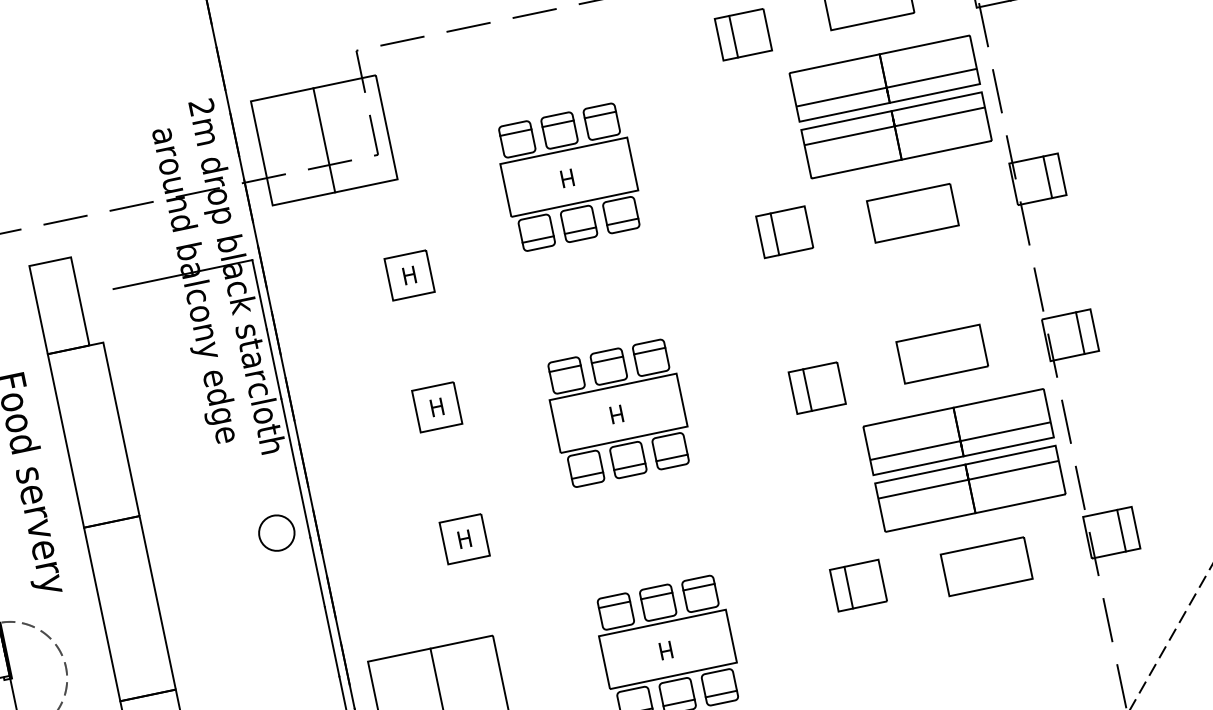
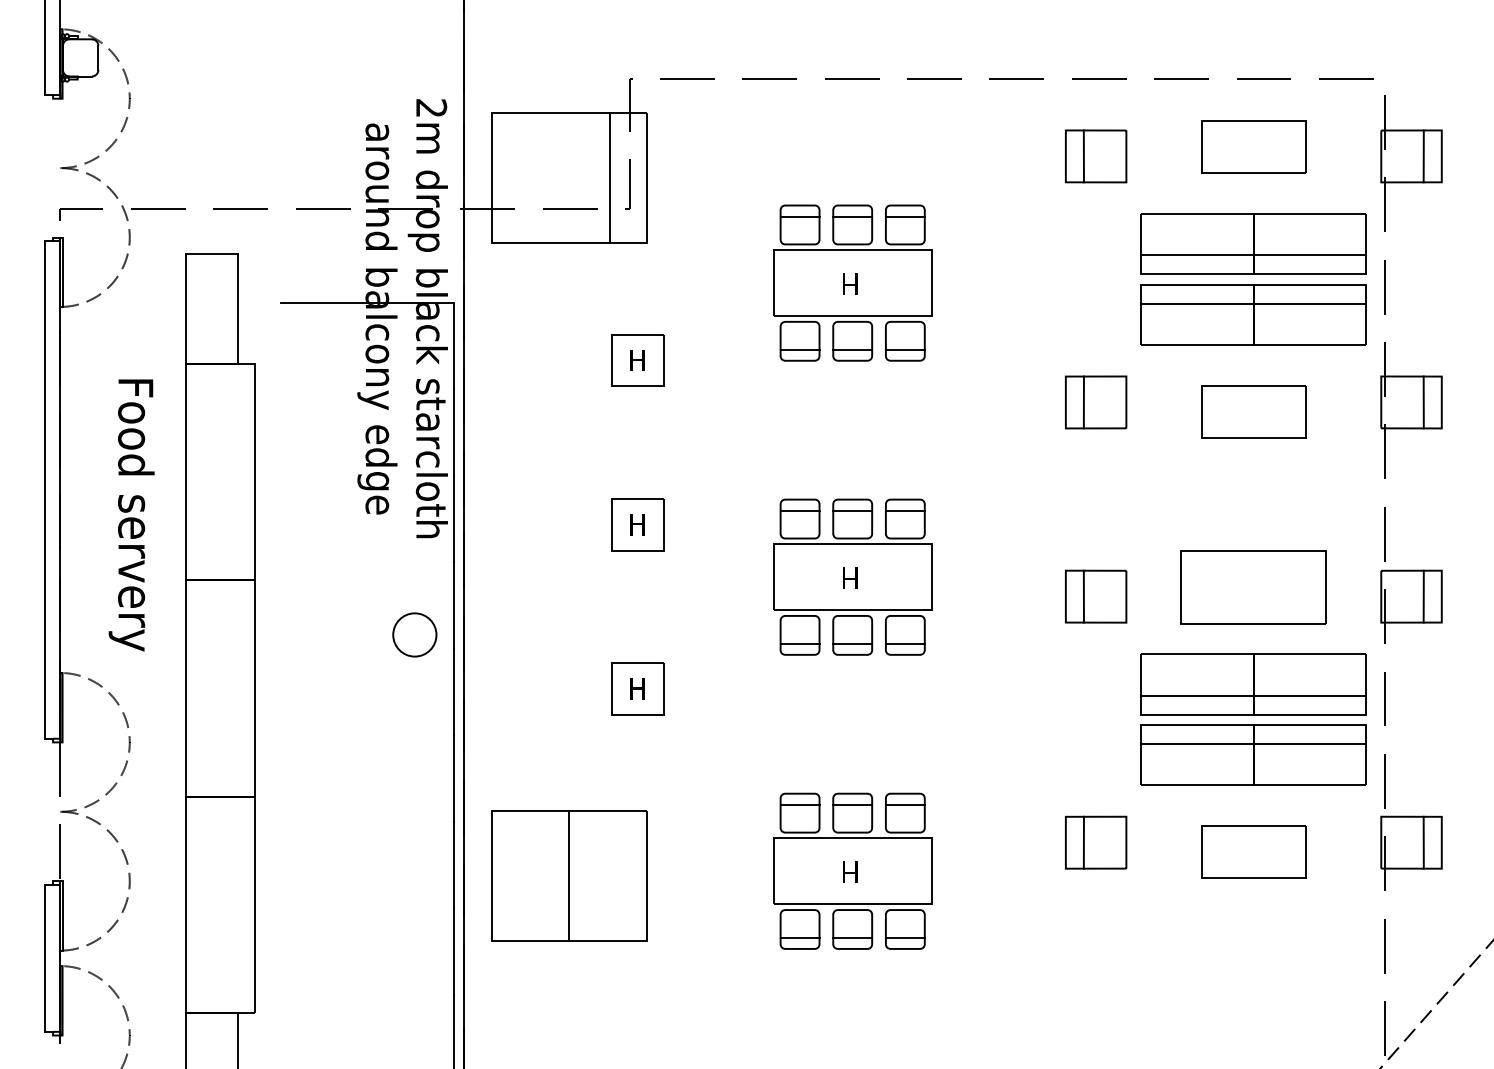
line: (324, 139) -> (610, 177), moved
part: (941, 353) -> (1253, 586), size x1.4

